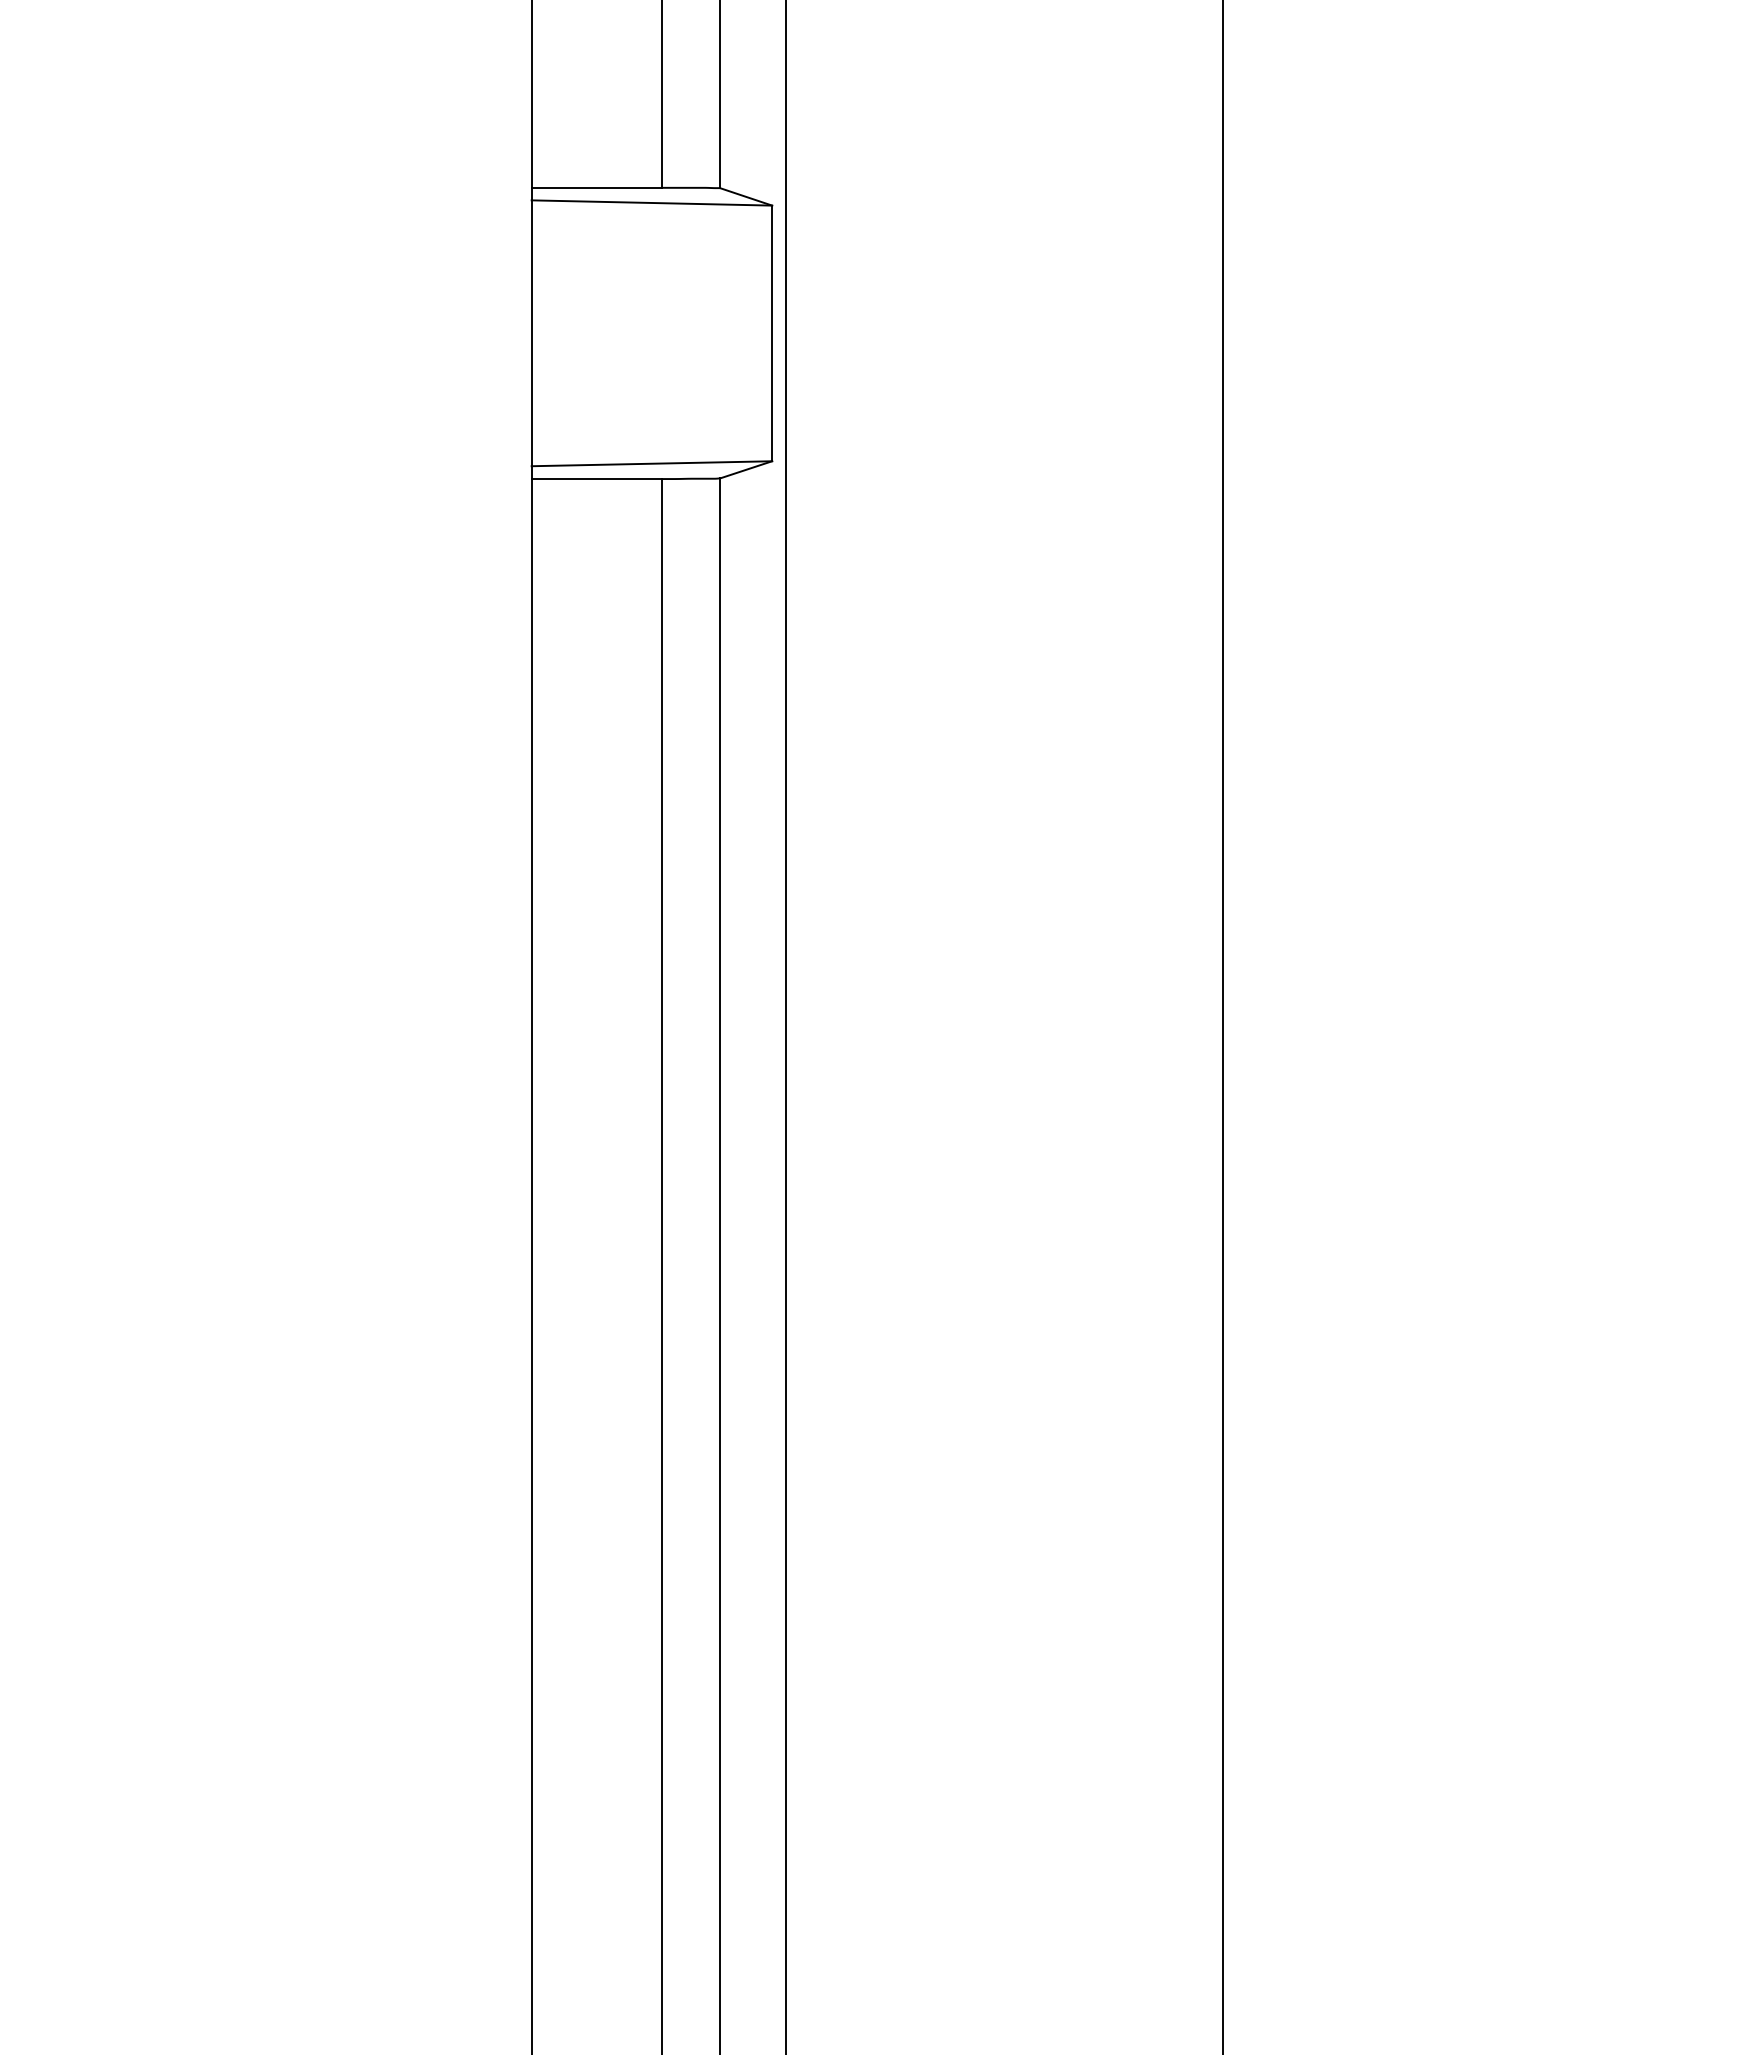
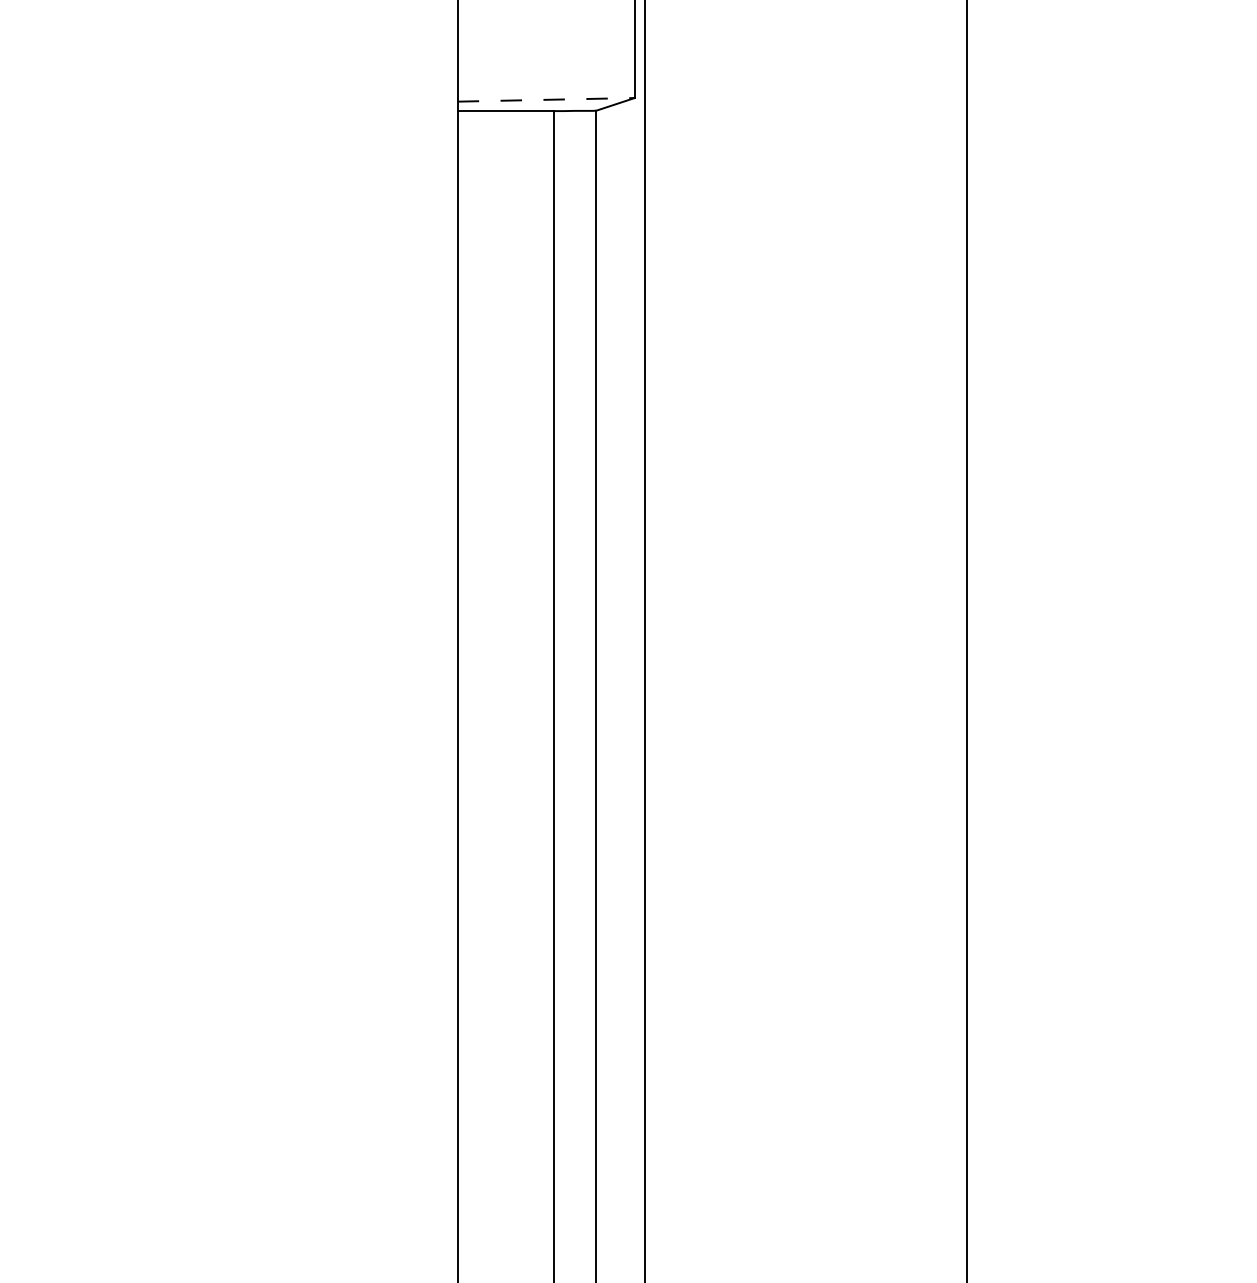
line: (652, 463) -> (546, 99), solid -> dashed

